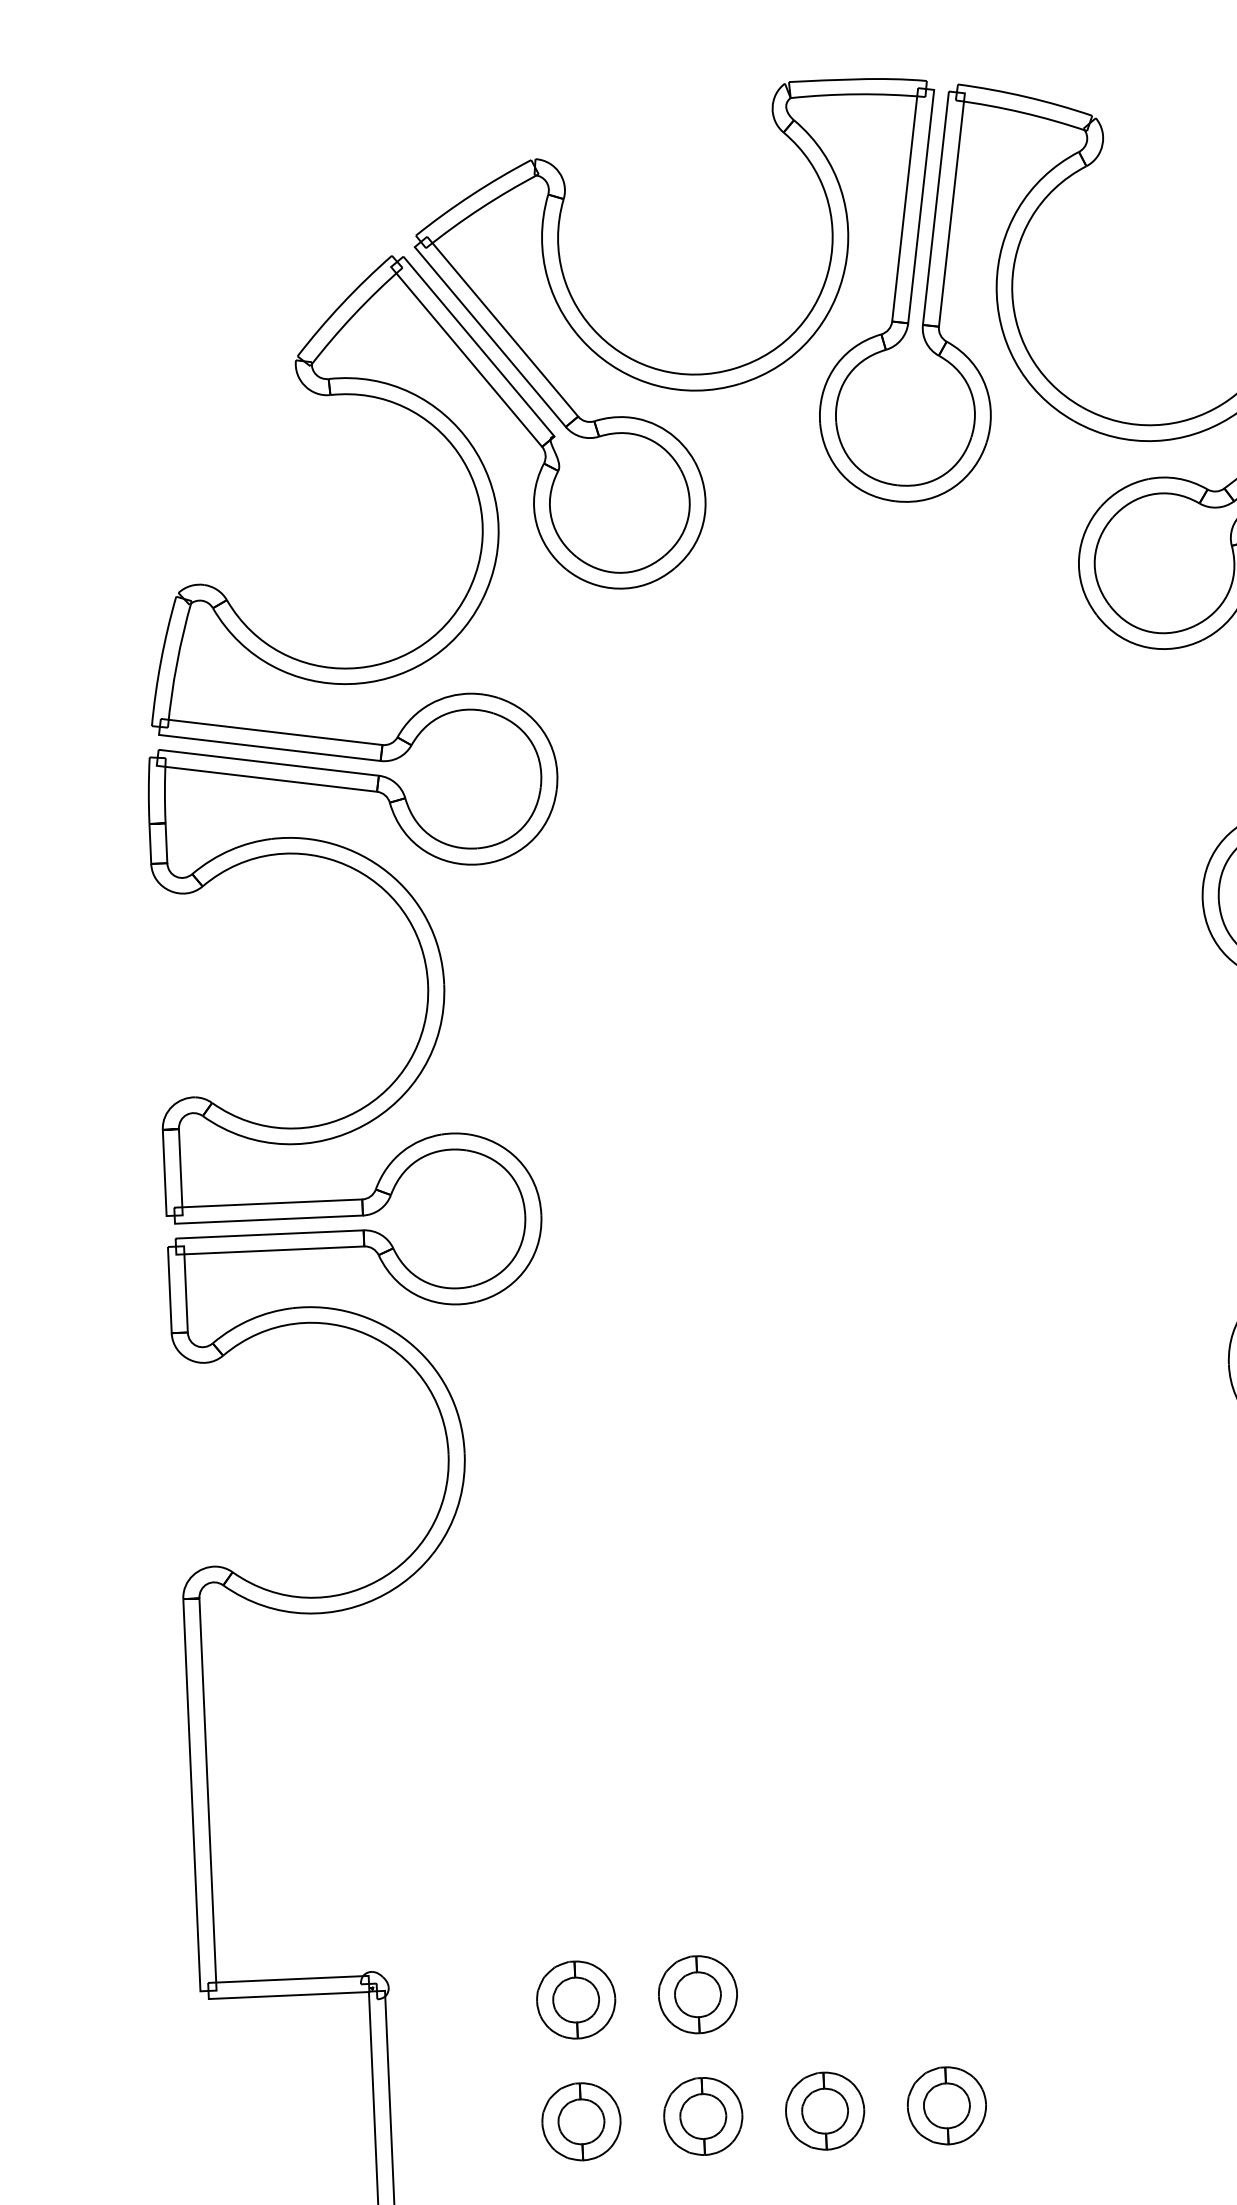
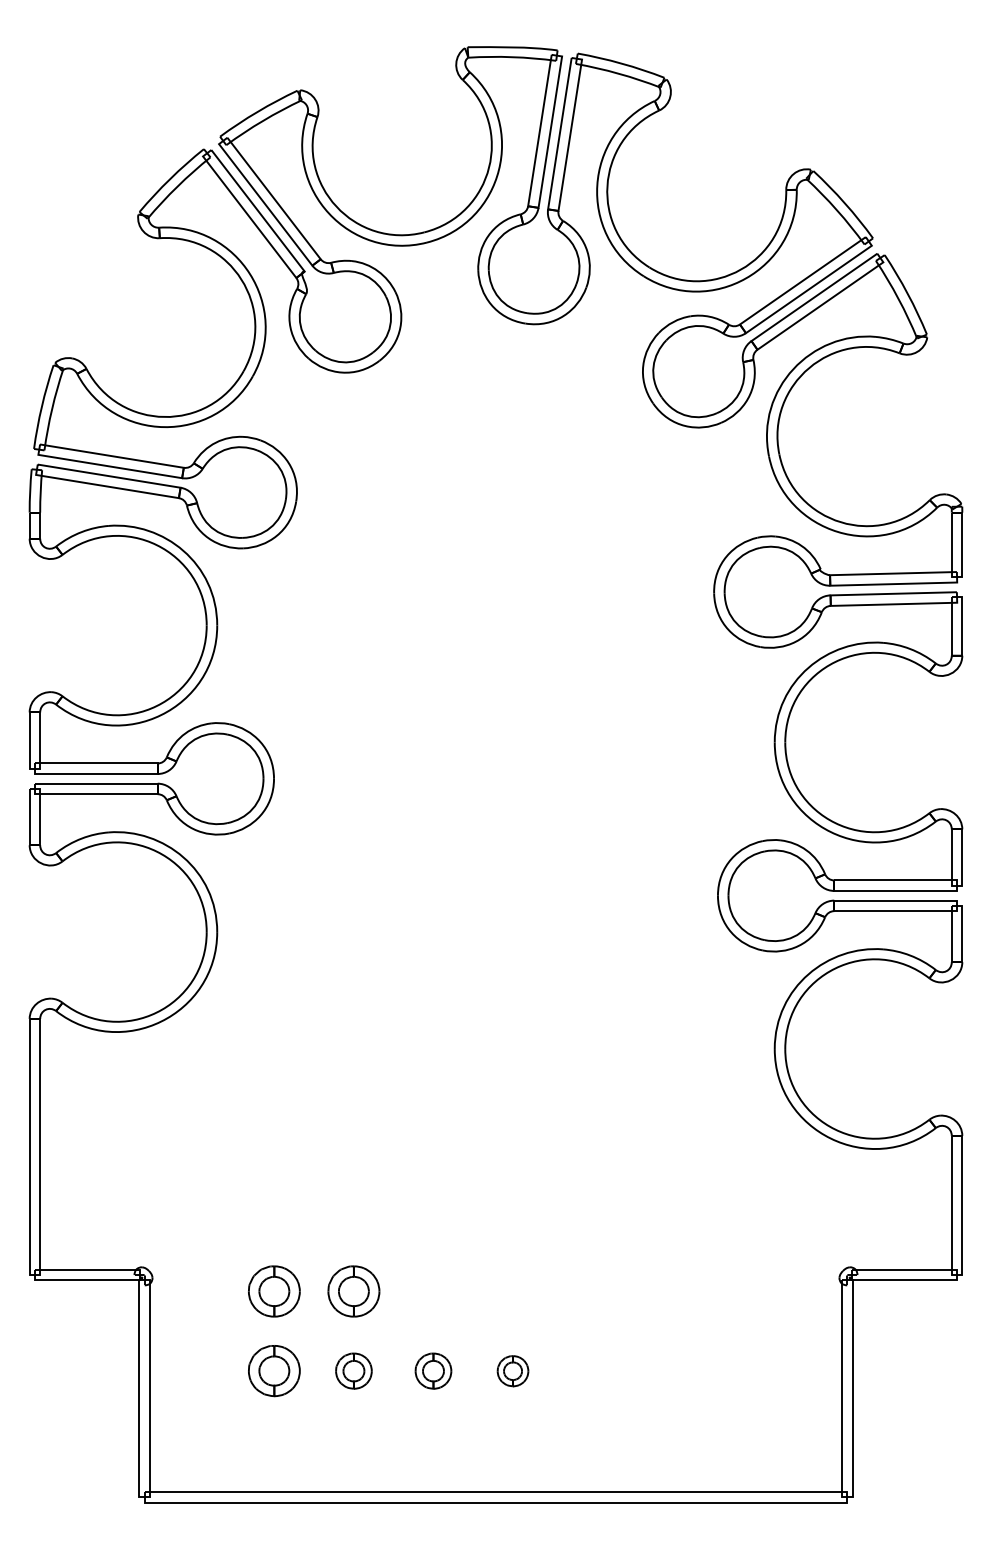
part: (946, 2106) -> (512, 1371), size x0.6
part: (825, 2111) -> (433, 1371), size x0.7
part: (702, 2117) -> (353, 1371), size x0.7

